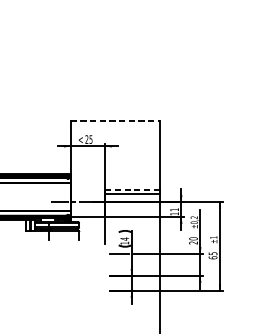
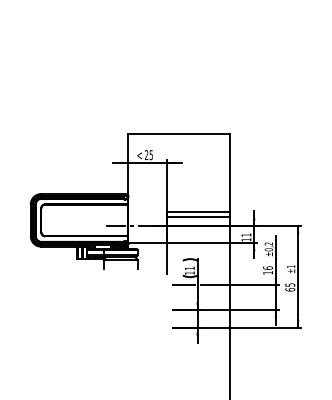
line: (114, 121) -> (178, 134), dashed -> solid
line: (131, 189) -> (197, 212), dashed -> solid
text: (124, 239) -> (189, 268), 14 -> 11
text: (193, 240) -> (267, 270), 20 -> 16

